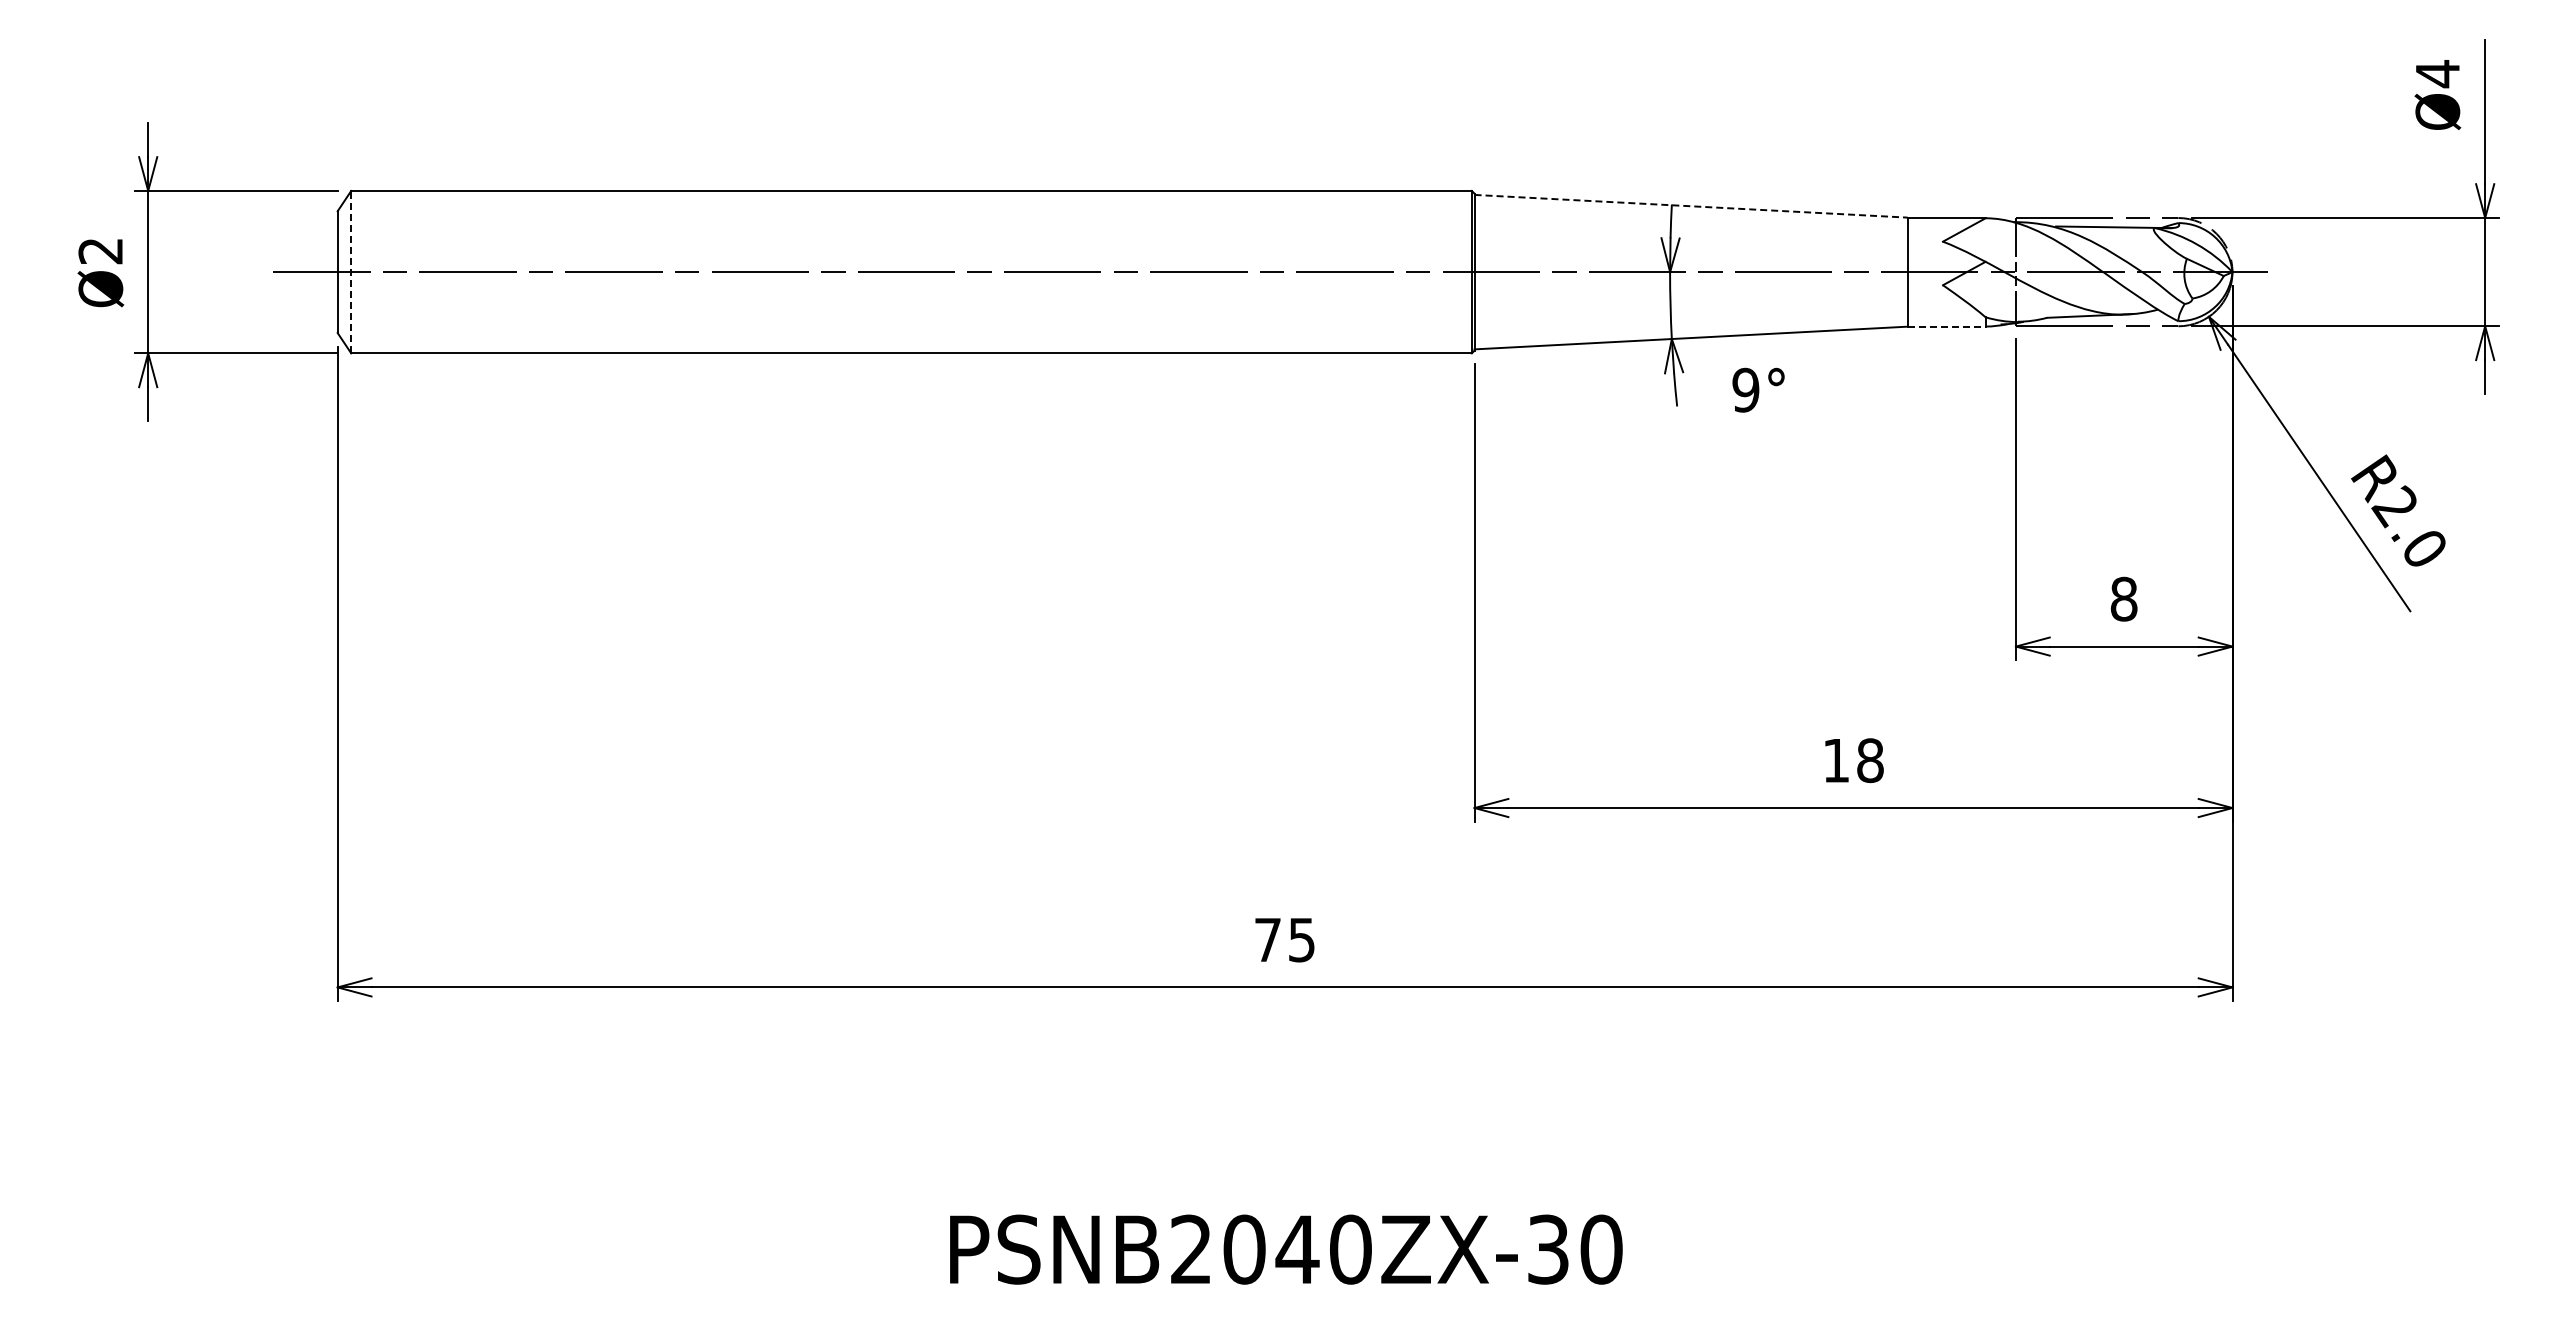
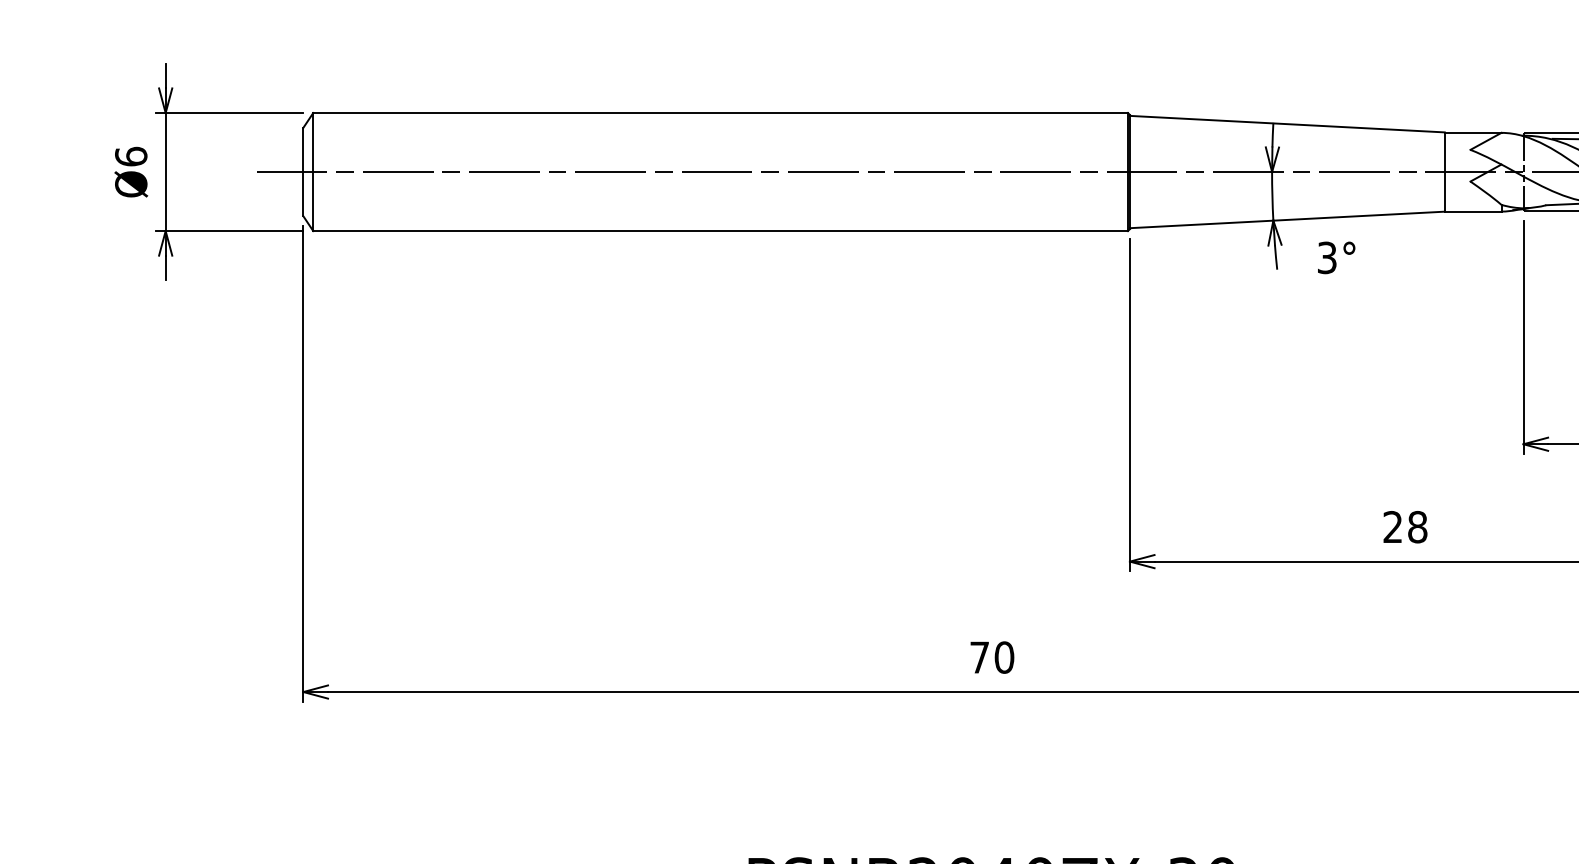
line: (1691, 206) -> (1287, 124), dashed -> solid
text: (100, 250) -> (130, 156), Ø2 -> Ø6
line: (351, 271) -> (313, 171), dashed -> solid
line: (1946, 326) -> (1473, 211), dashed -> solid
text: (1745, 390) -> (1326, 258), 9° -> 3°
text: (1835, 760) -> (1392, 527), 18 -> 28
text: (1301, 939) -> (1004, 657), 75 -> 70

